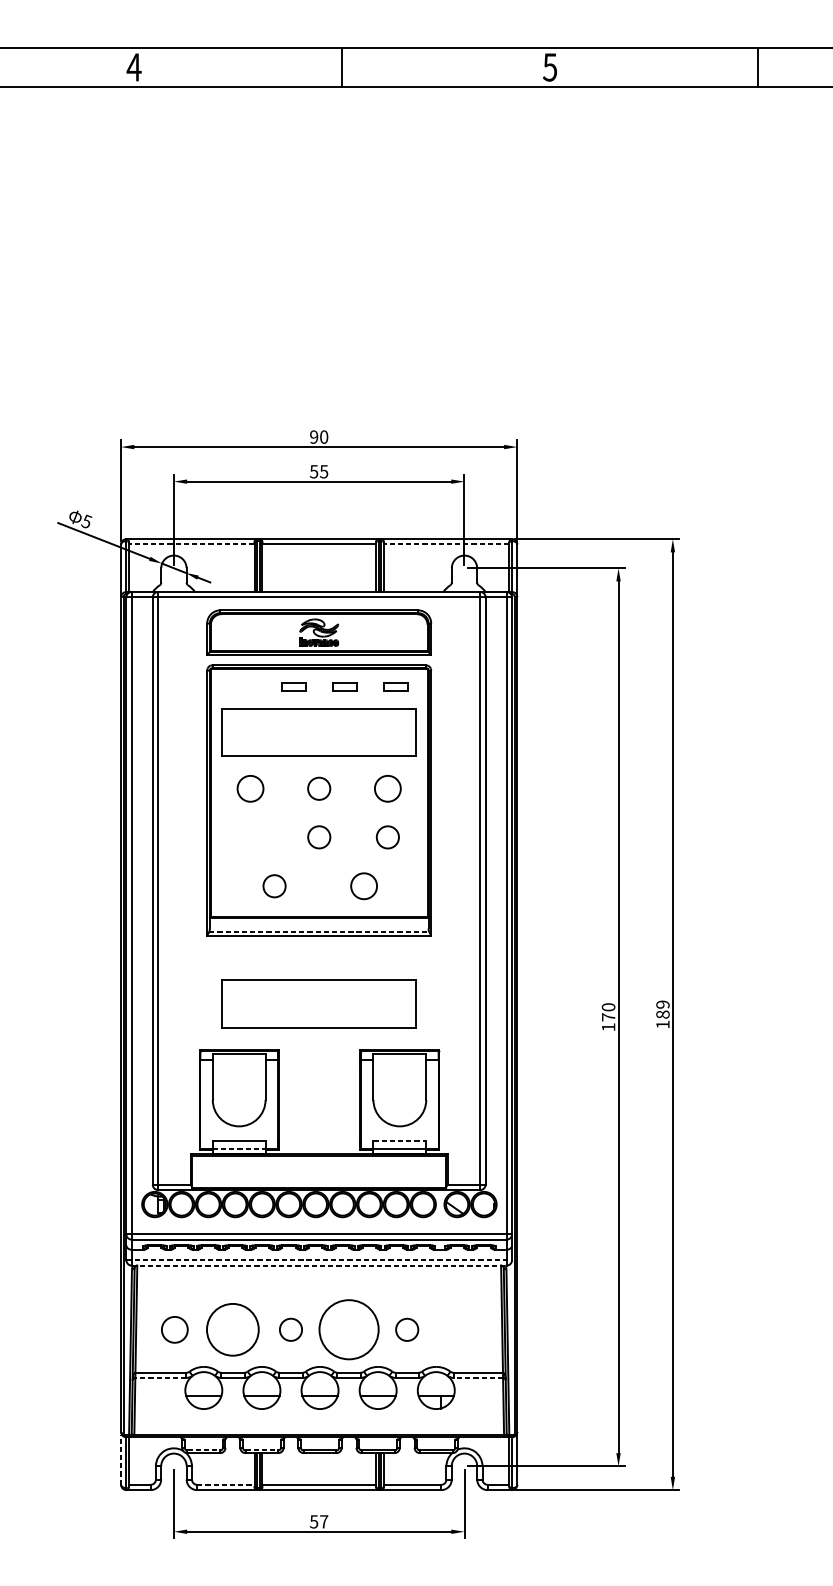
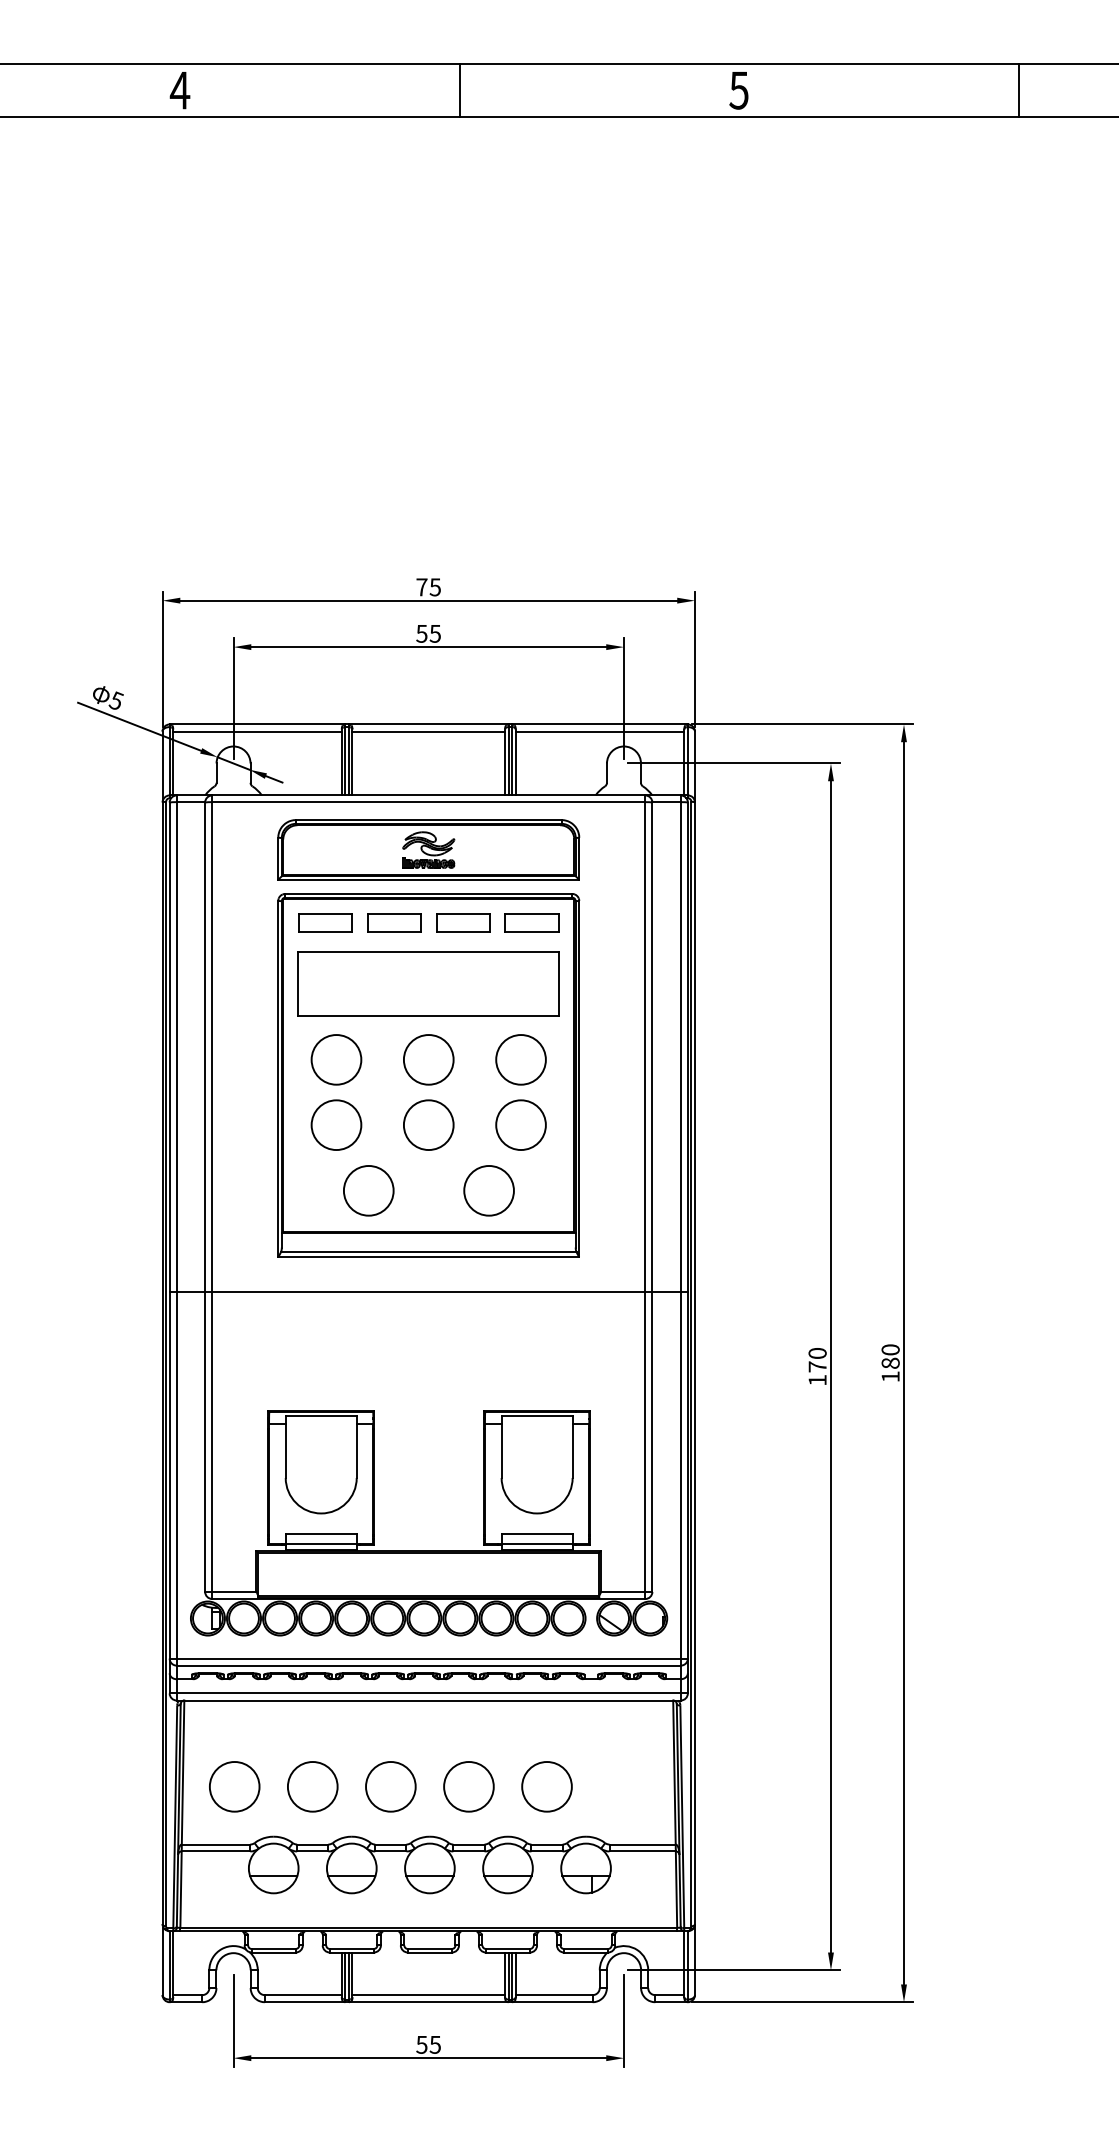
text: (319, 437) -> (428, 587), 90 -> 75
line: (191, 544) -> (257, 731), dashed -> solid
line: (446, 544) -> (599, 731), dashed -> solid
part: (242, 686) -> (325, 922), added
part: (293, 686) -> (394, 922), size x1.67
part: (345, 686) -> (463, 922), size x1.67
part: (395, 686) -> (531, 922), size x1.67
circle: (250, 788) -> (336, 1059), size x1.43
circle: (319, 788) -> (428, 1059), size x1.67
circle: (387, 788) -> (520, 1059), size x1.43
circle: (250, 836) -> (336, 1124), added
circle: (319, 836) -> (428, 1124), size x1.67
circle: (387, 837) -> (520, 1125), size x1.67
circle: (274, 886) -> (368, 1190), size x1.67
circle: (363, 886) -> (488, 1190), size x1.43
line: (319, 932) -> (428, 1252), dashed -> solid
line: (319, 961) -> (428, 1292), added
part: (319, 1003) -> (428, 1348), removed
text: (662, 1004) -> (890, 1349), 189 -> 180
line: (400, 1141) -> (537, 1533), dashed -> solid
line: (239, 1149) -> (321, 1544), dashed -> solid
line: (319, 1260) -> (429, 1693), dashed -> solid
line: (319, 1265) -> (429, 1700), dashed -> solid
circle: (174, 1329) -> (234, 1786), size x1.43
circle: (232, 1329) -> (312, 1786), size x0.71
circle: (290, 1329) -> (390, 1786), size x1.67
circle: (348, 1329) -> (468, 1786), size x0.62
circle: (406, 1329) -> (546, 1786), size x1.67
line: (160, 1377) -> (215, 1851), dashed -> solid
line: (478, 1377) -> (642, 1851), dashed -> solid
line: (204, 1450) -> (274, 1948), dashed -> solid
line: (262, 1450) -> (352, 1948), dashed -> solid
line: (121, 1459) -> (162, 1961), dashed -> solid
line: (225, 1485) -> (303, 1995), dashed -> solid
text: (323, 1521) -> (434, 2044), 57 -> 55

